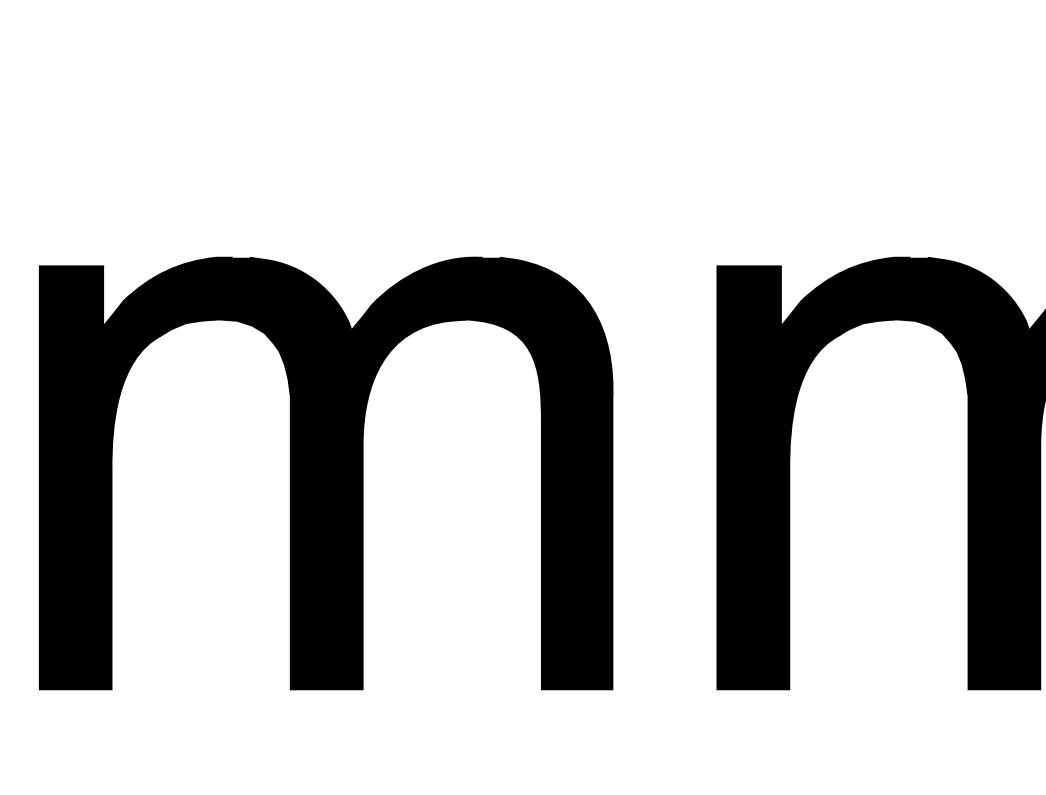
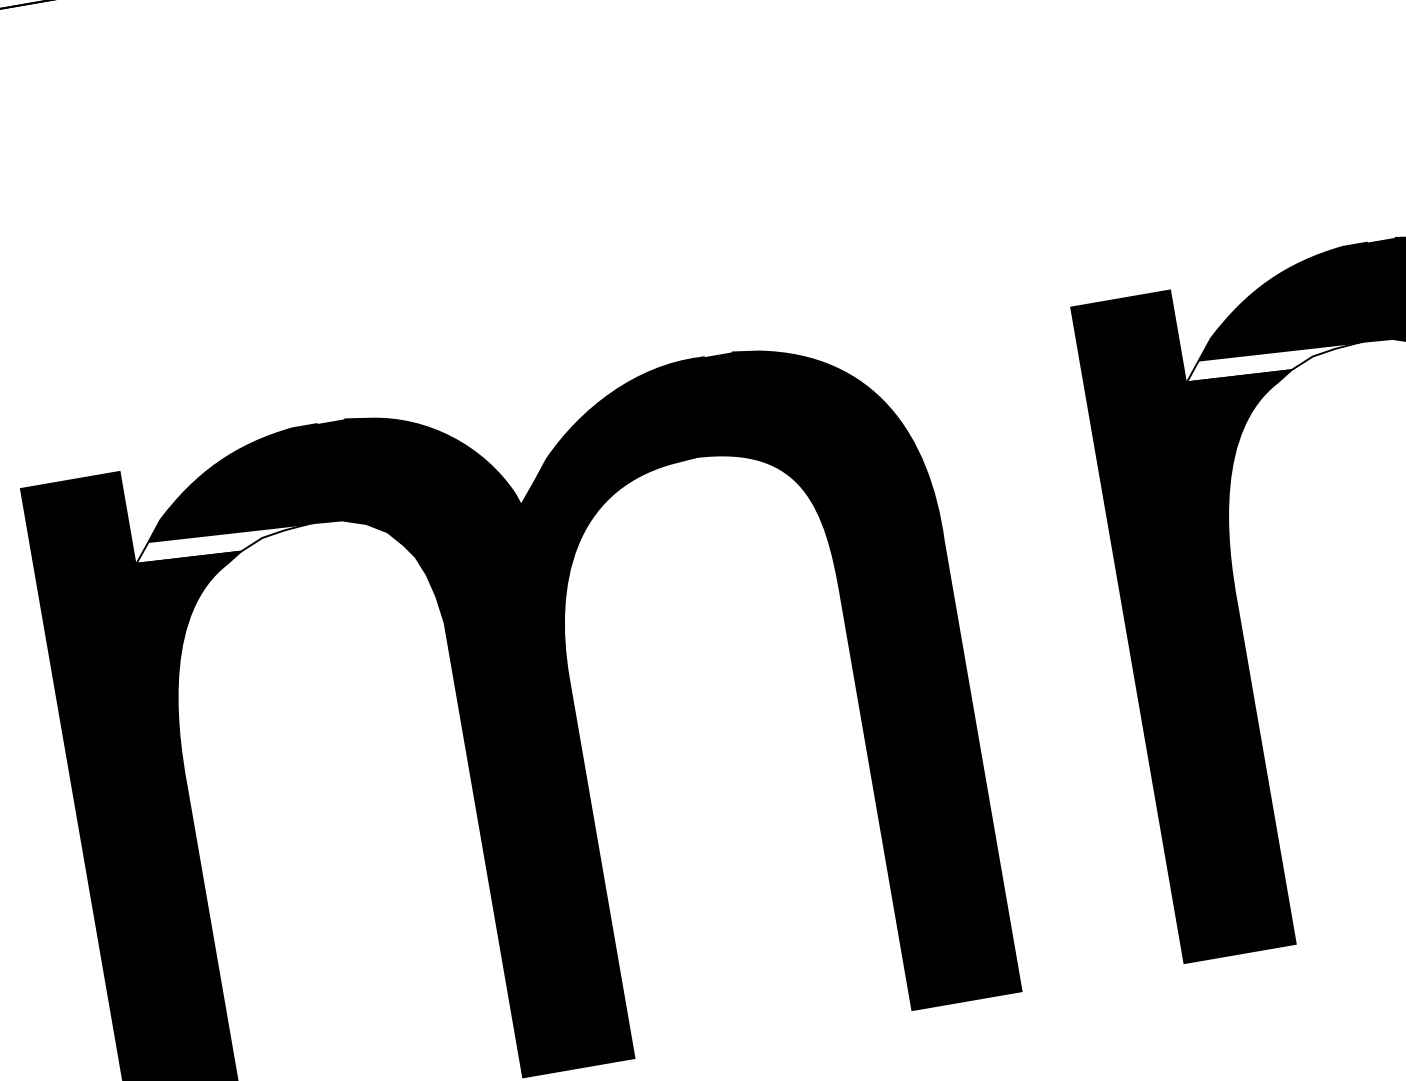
fill: (160, 321) -> (222, 542), removed
fill: (837, 321) -> (1272, 360), removed

